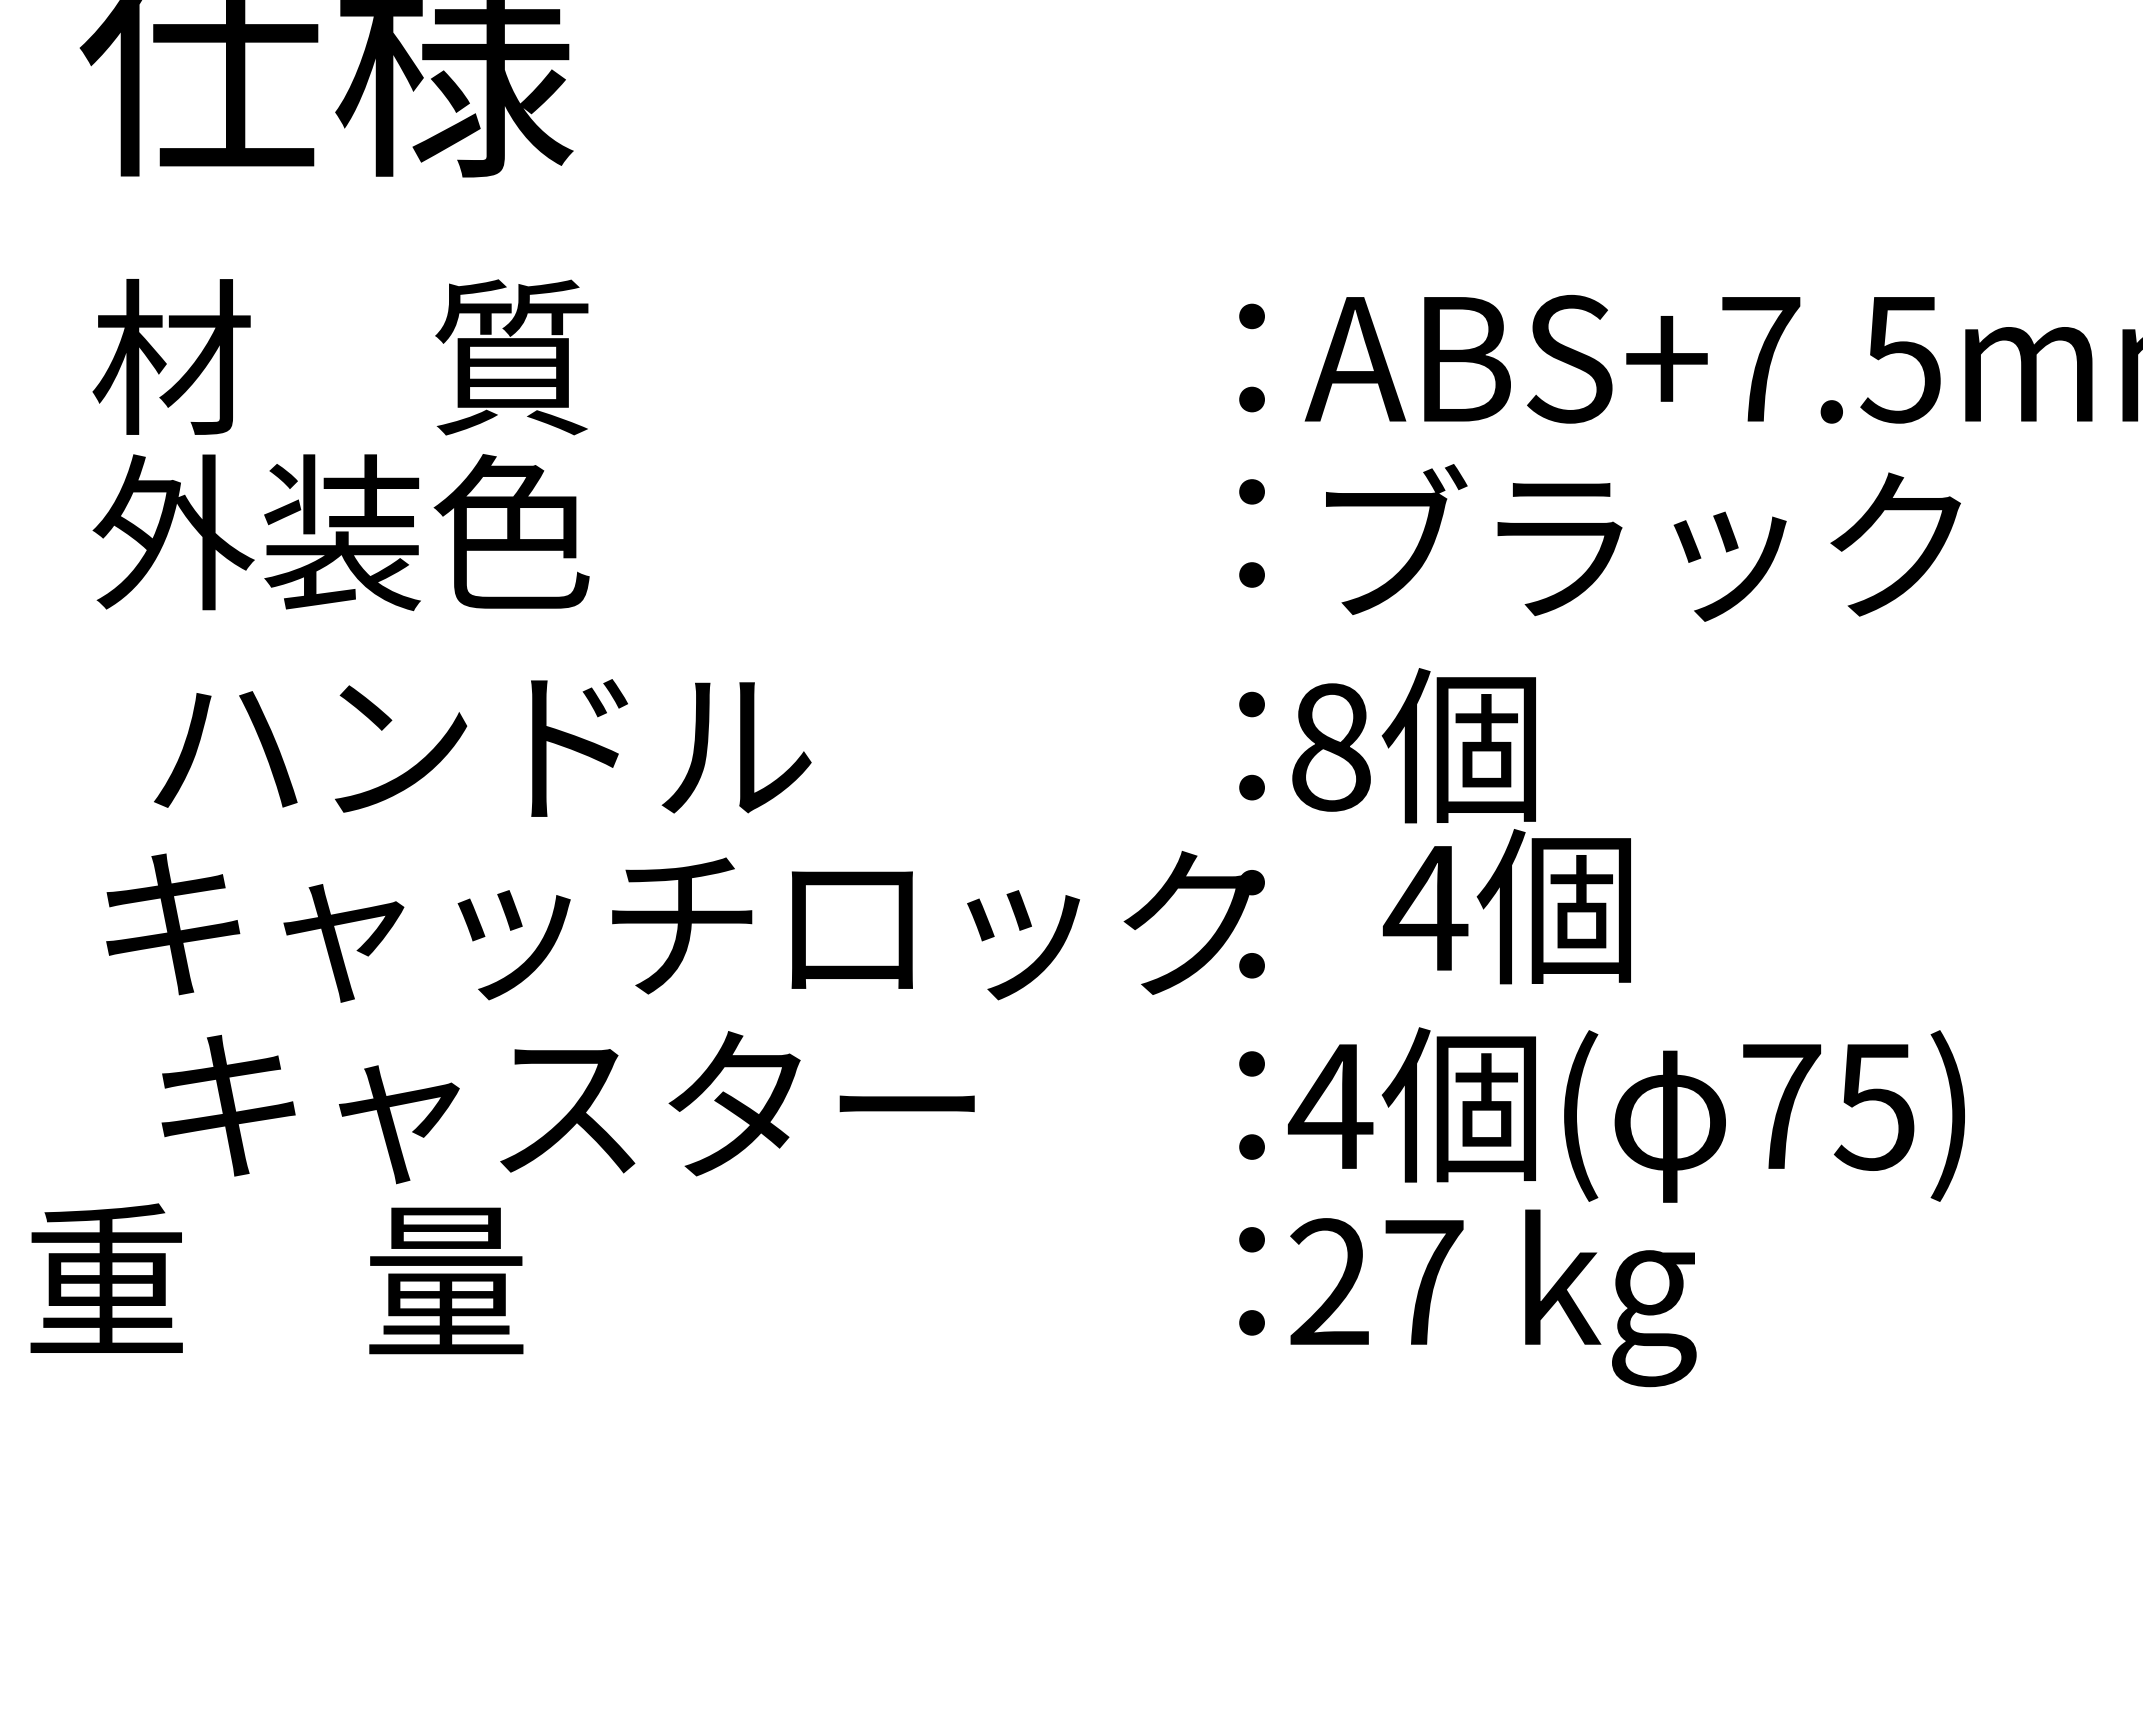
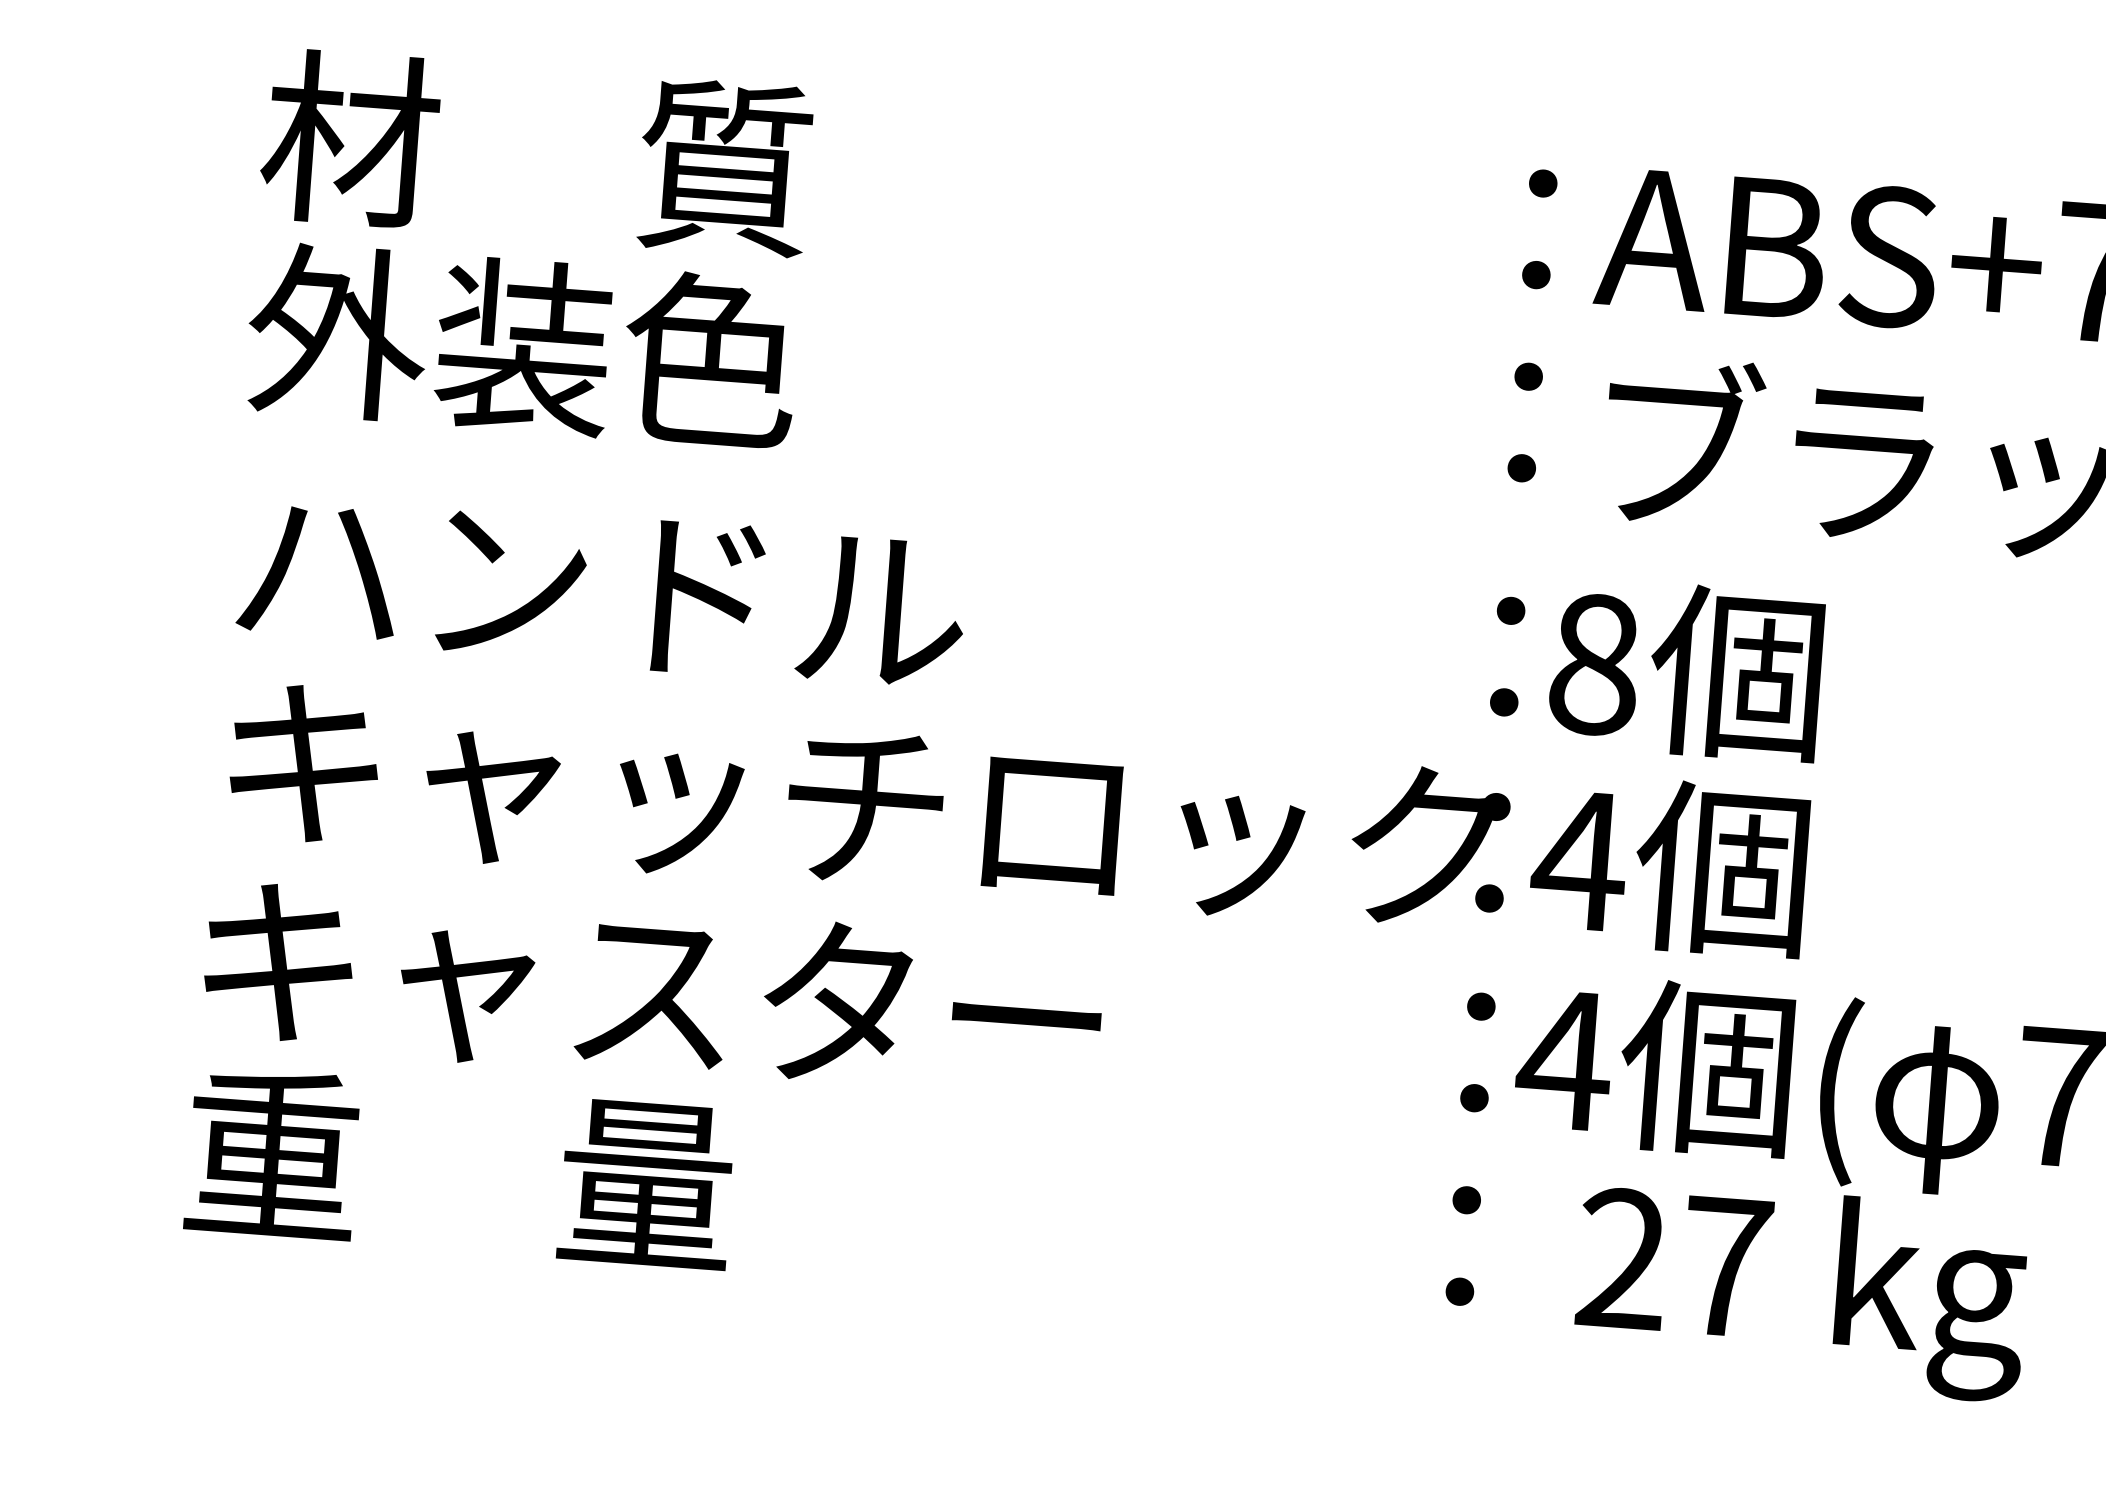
text: (482, 747) -> (601, 590), moved
text: (1506, 906) -> (1668, 865), moved
text: (567, 1107) -> (652, 992), moved
text: (276, 1278) -> (459, 1167), moved
text: (1493, 1298) -> (1801, 1290), moved

